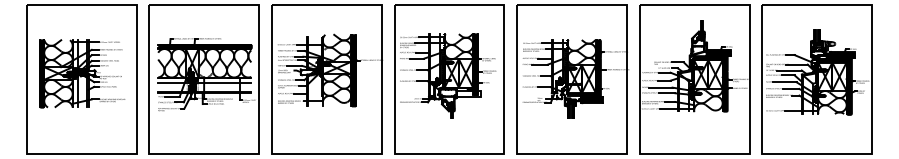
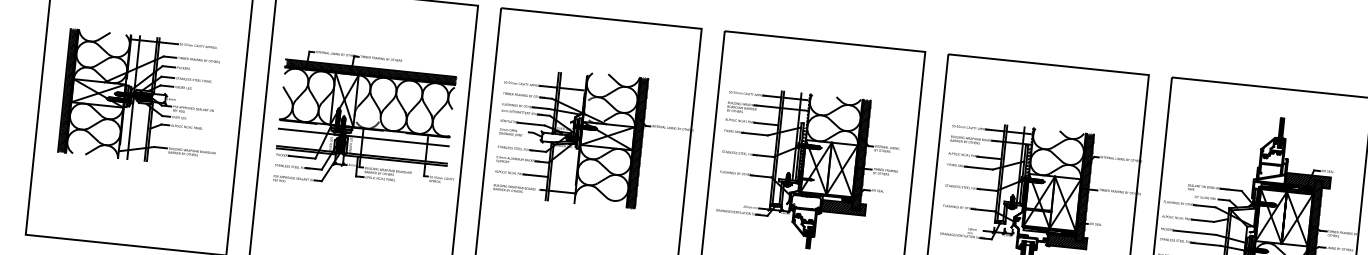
hatch: (468, 93) -> (842, 207), added

